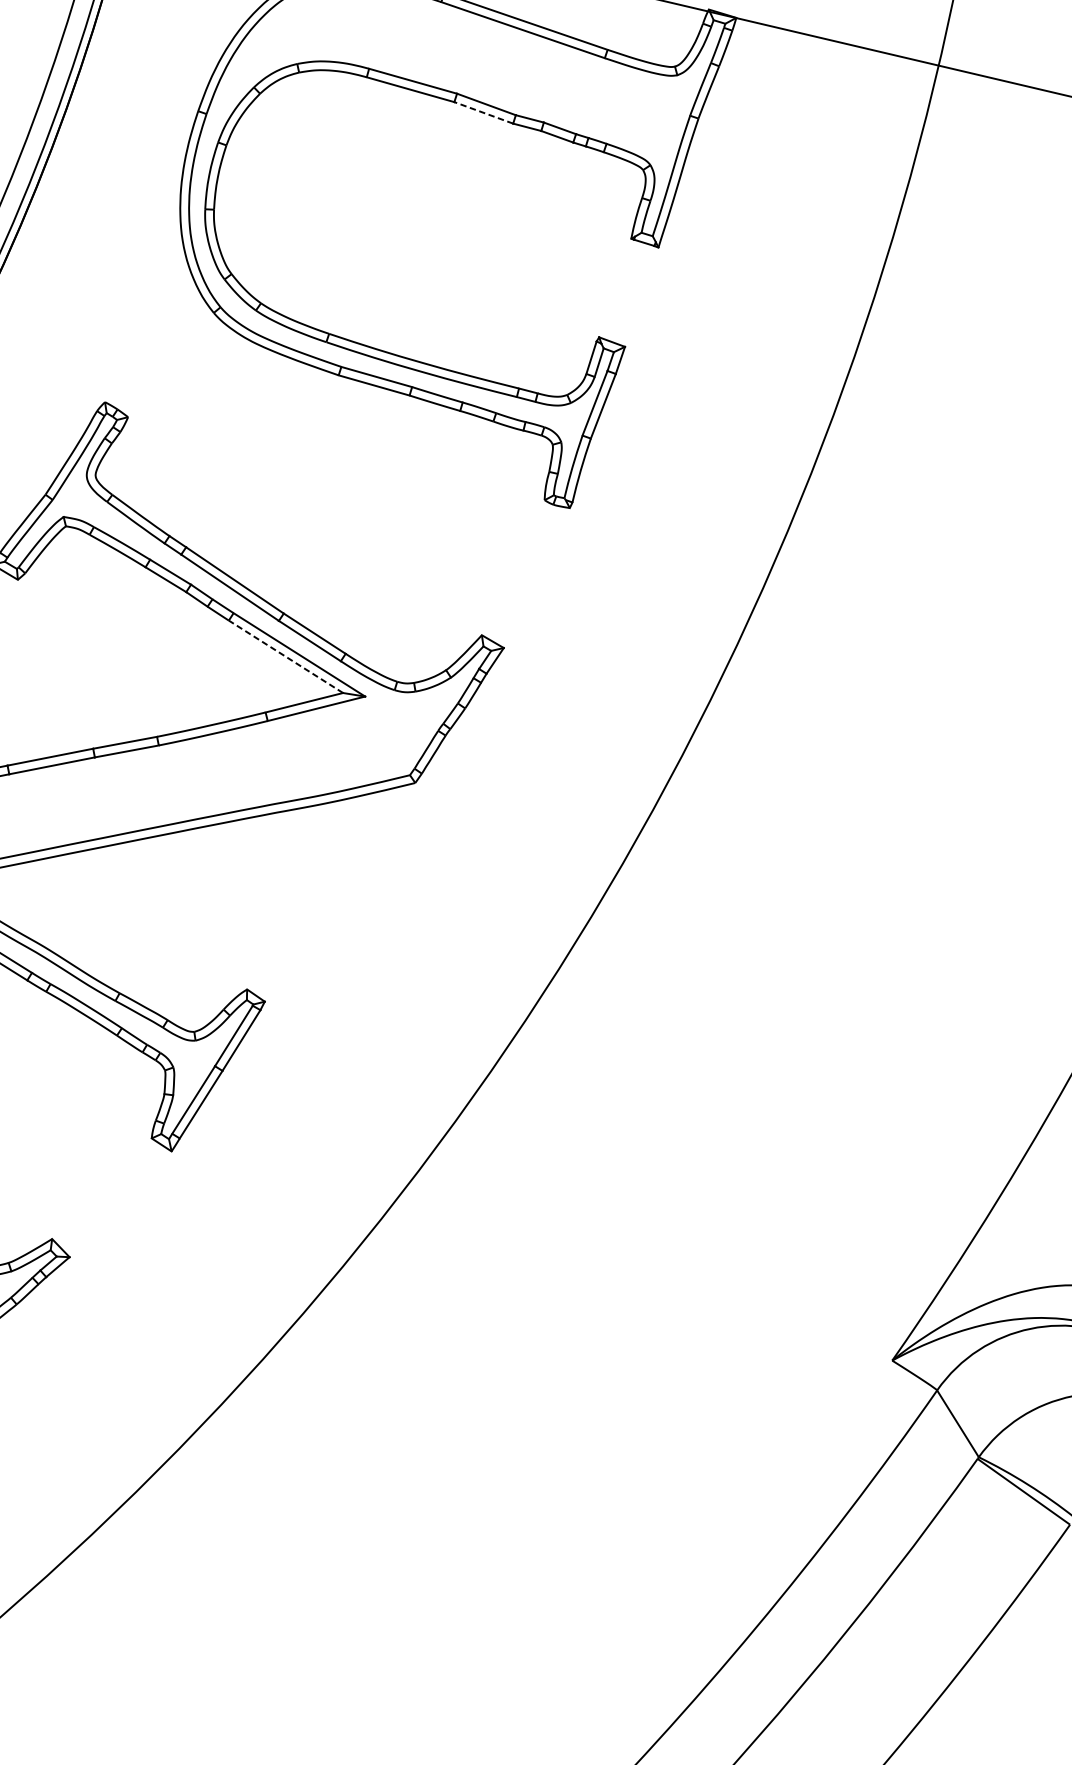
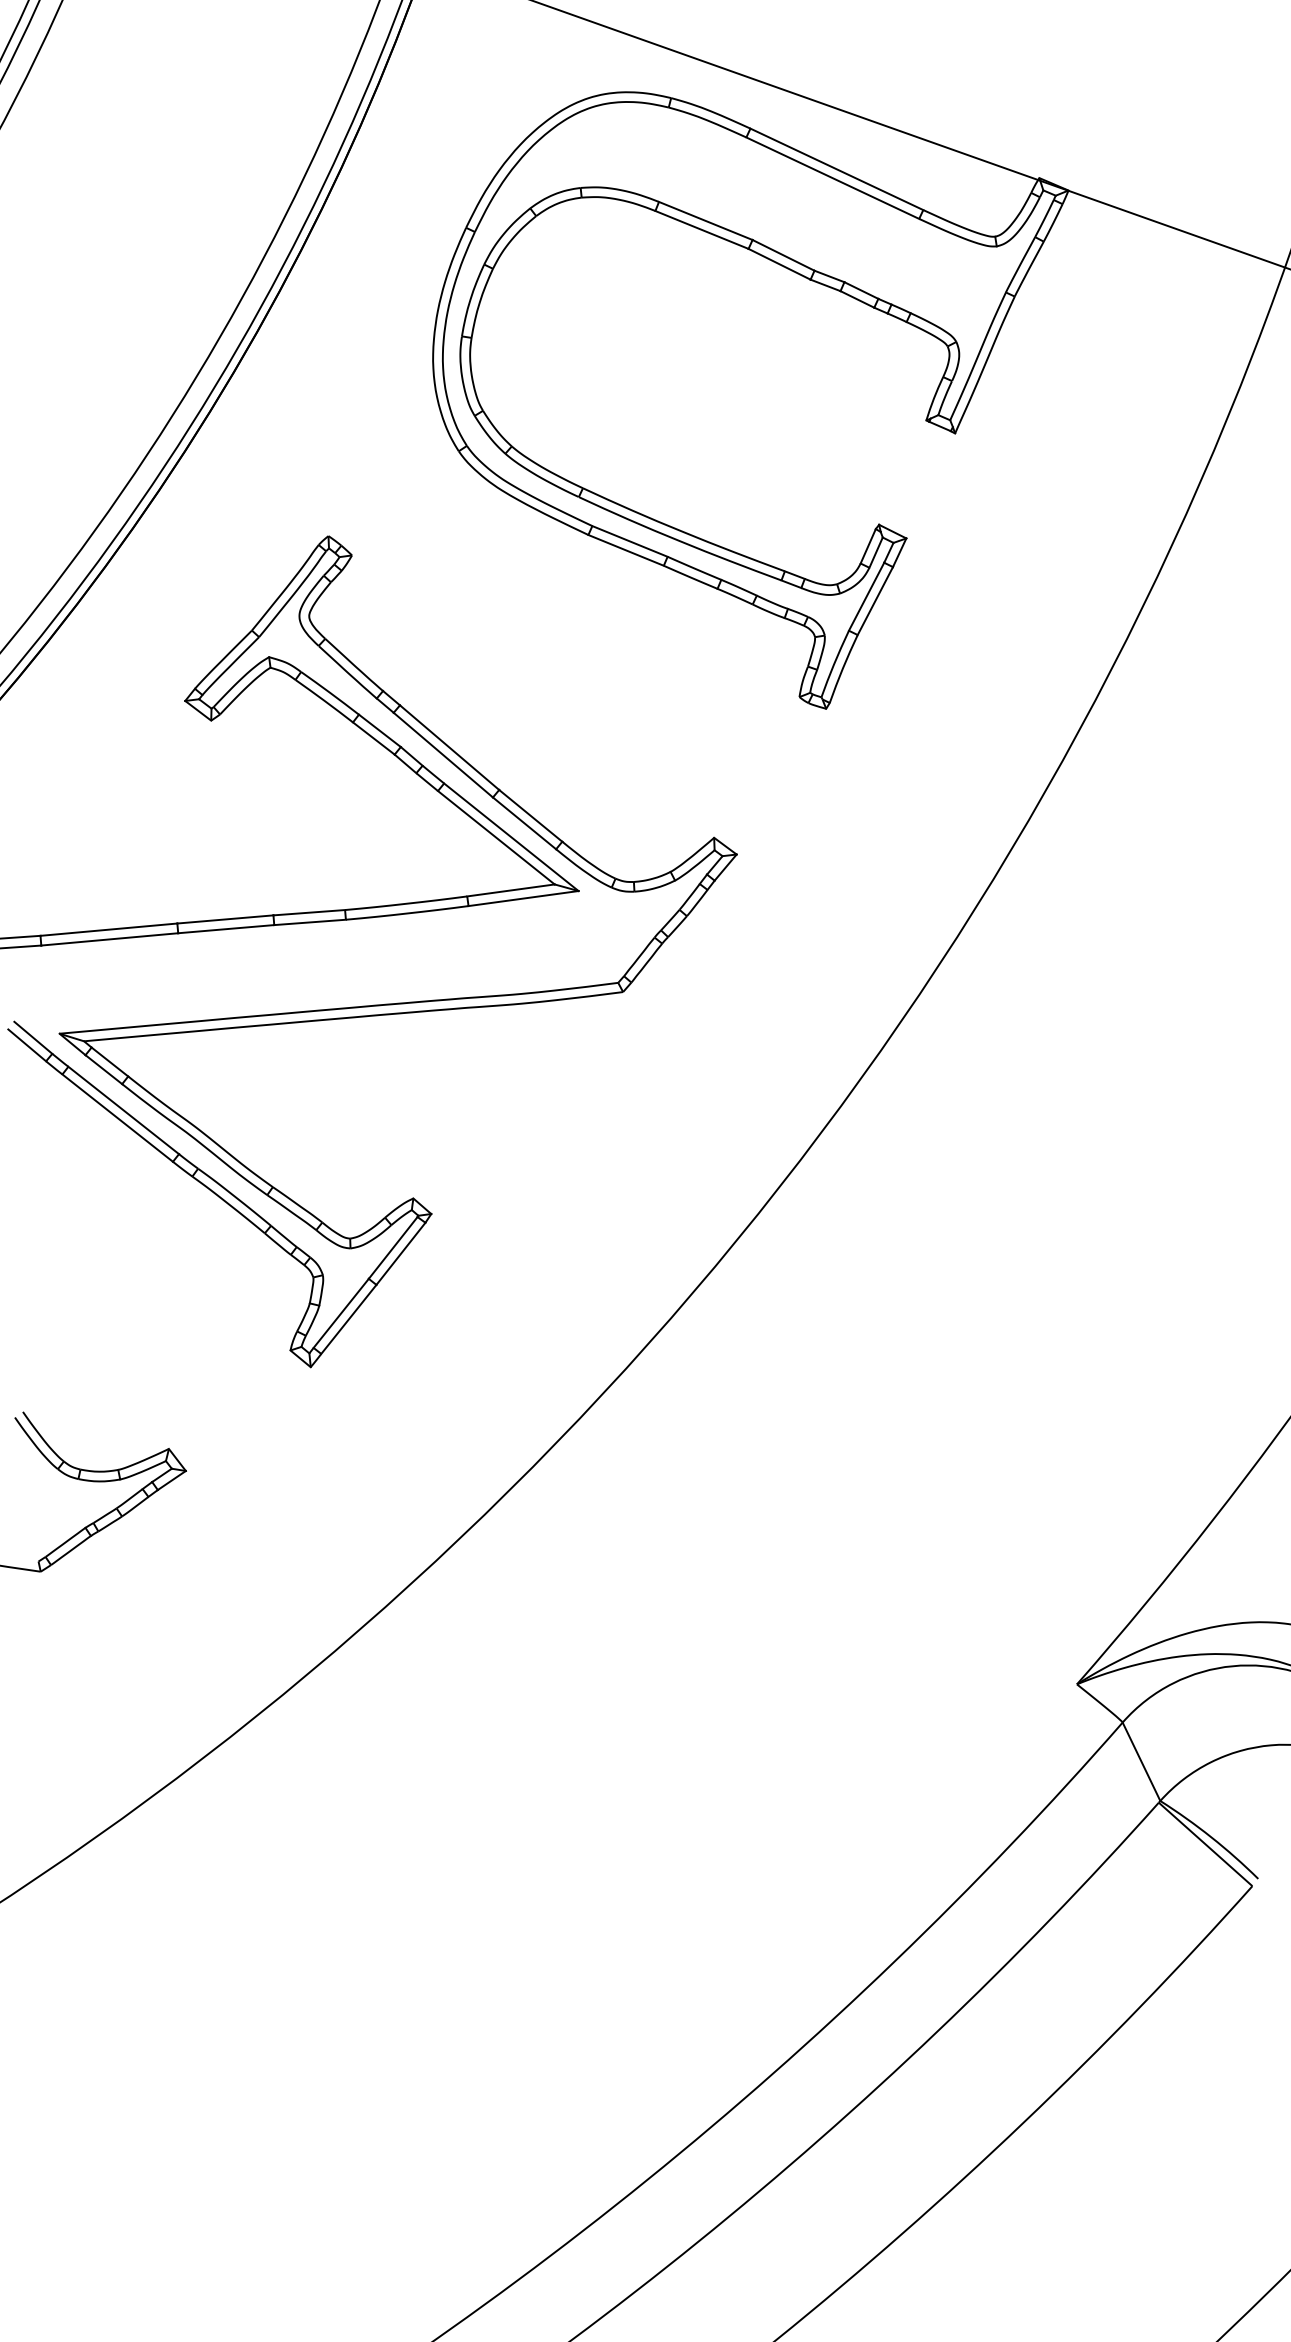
line: (483, 113) -> (779, 264), dashed -> solid
line: (286, 656) -> (496, 837), dashed -> solid

